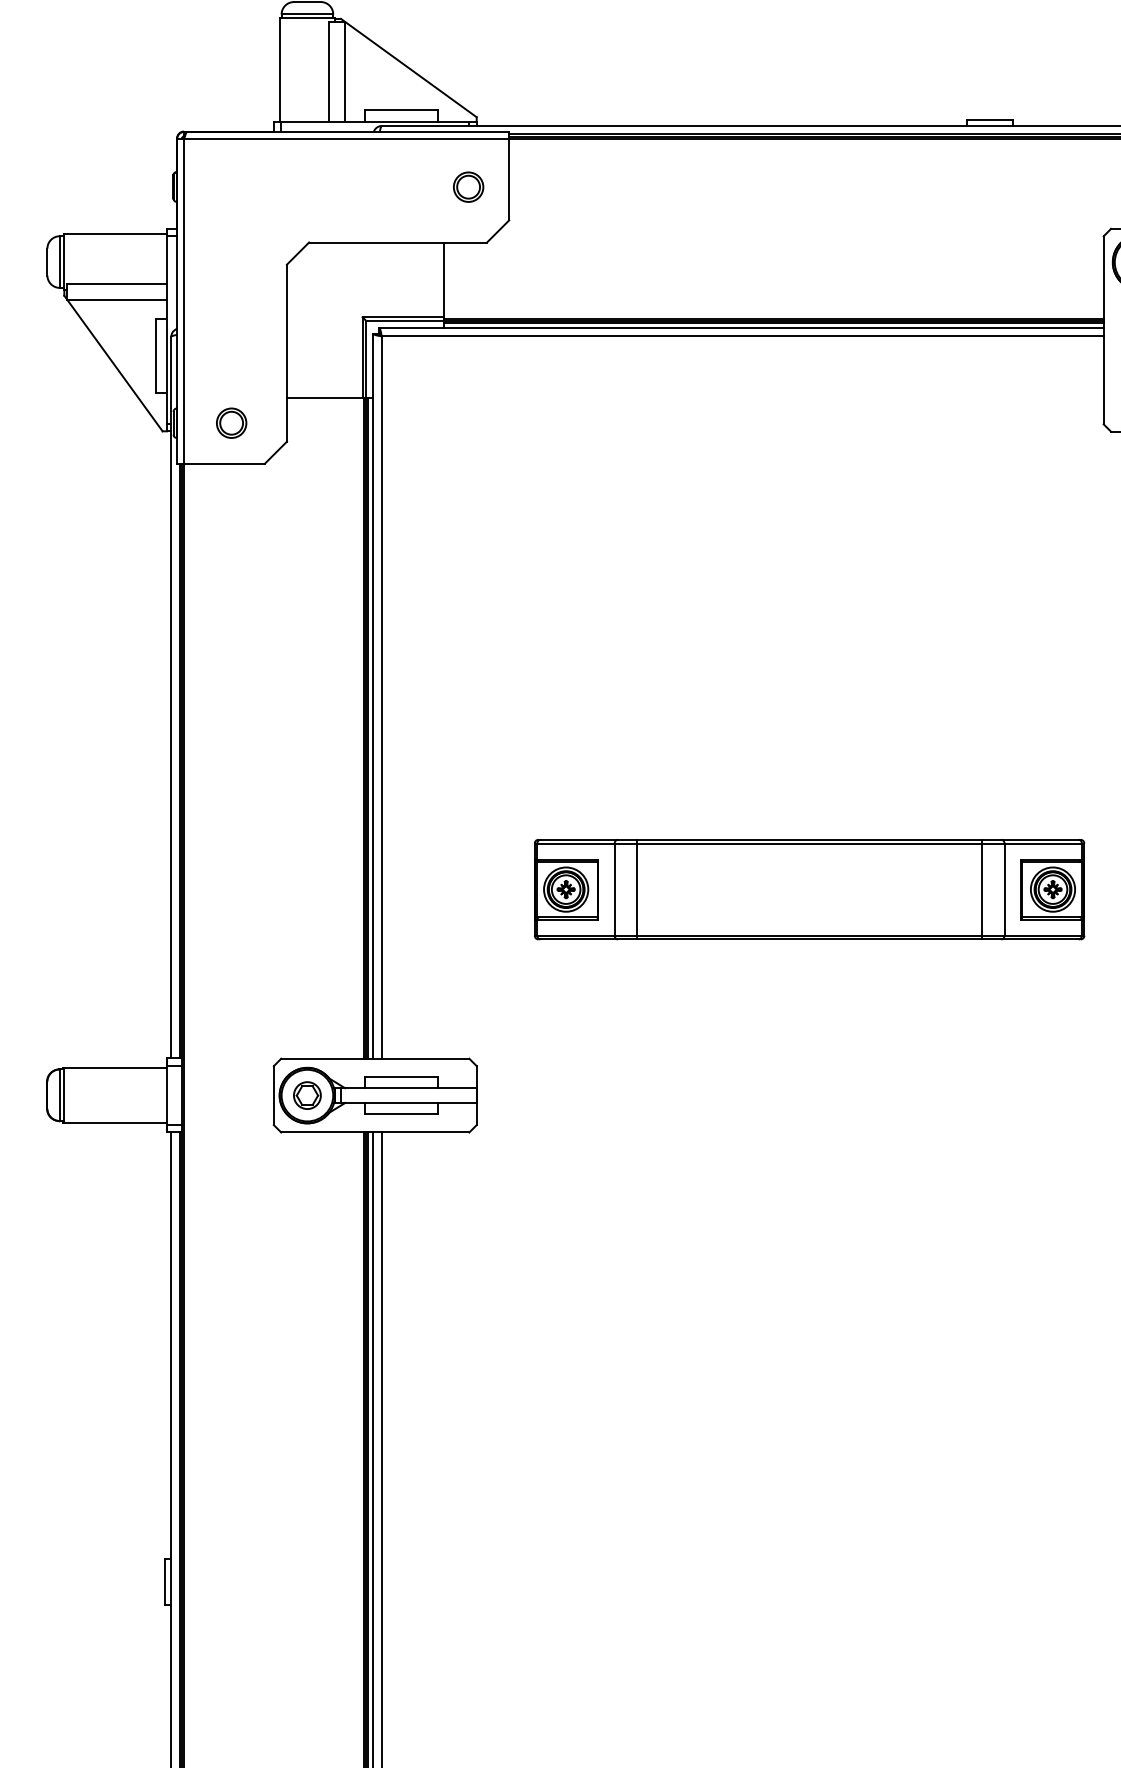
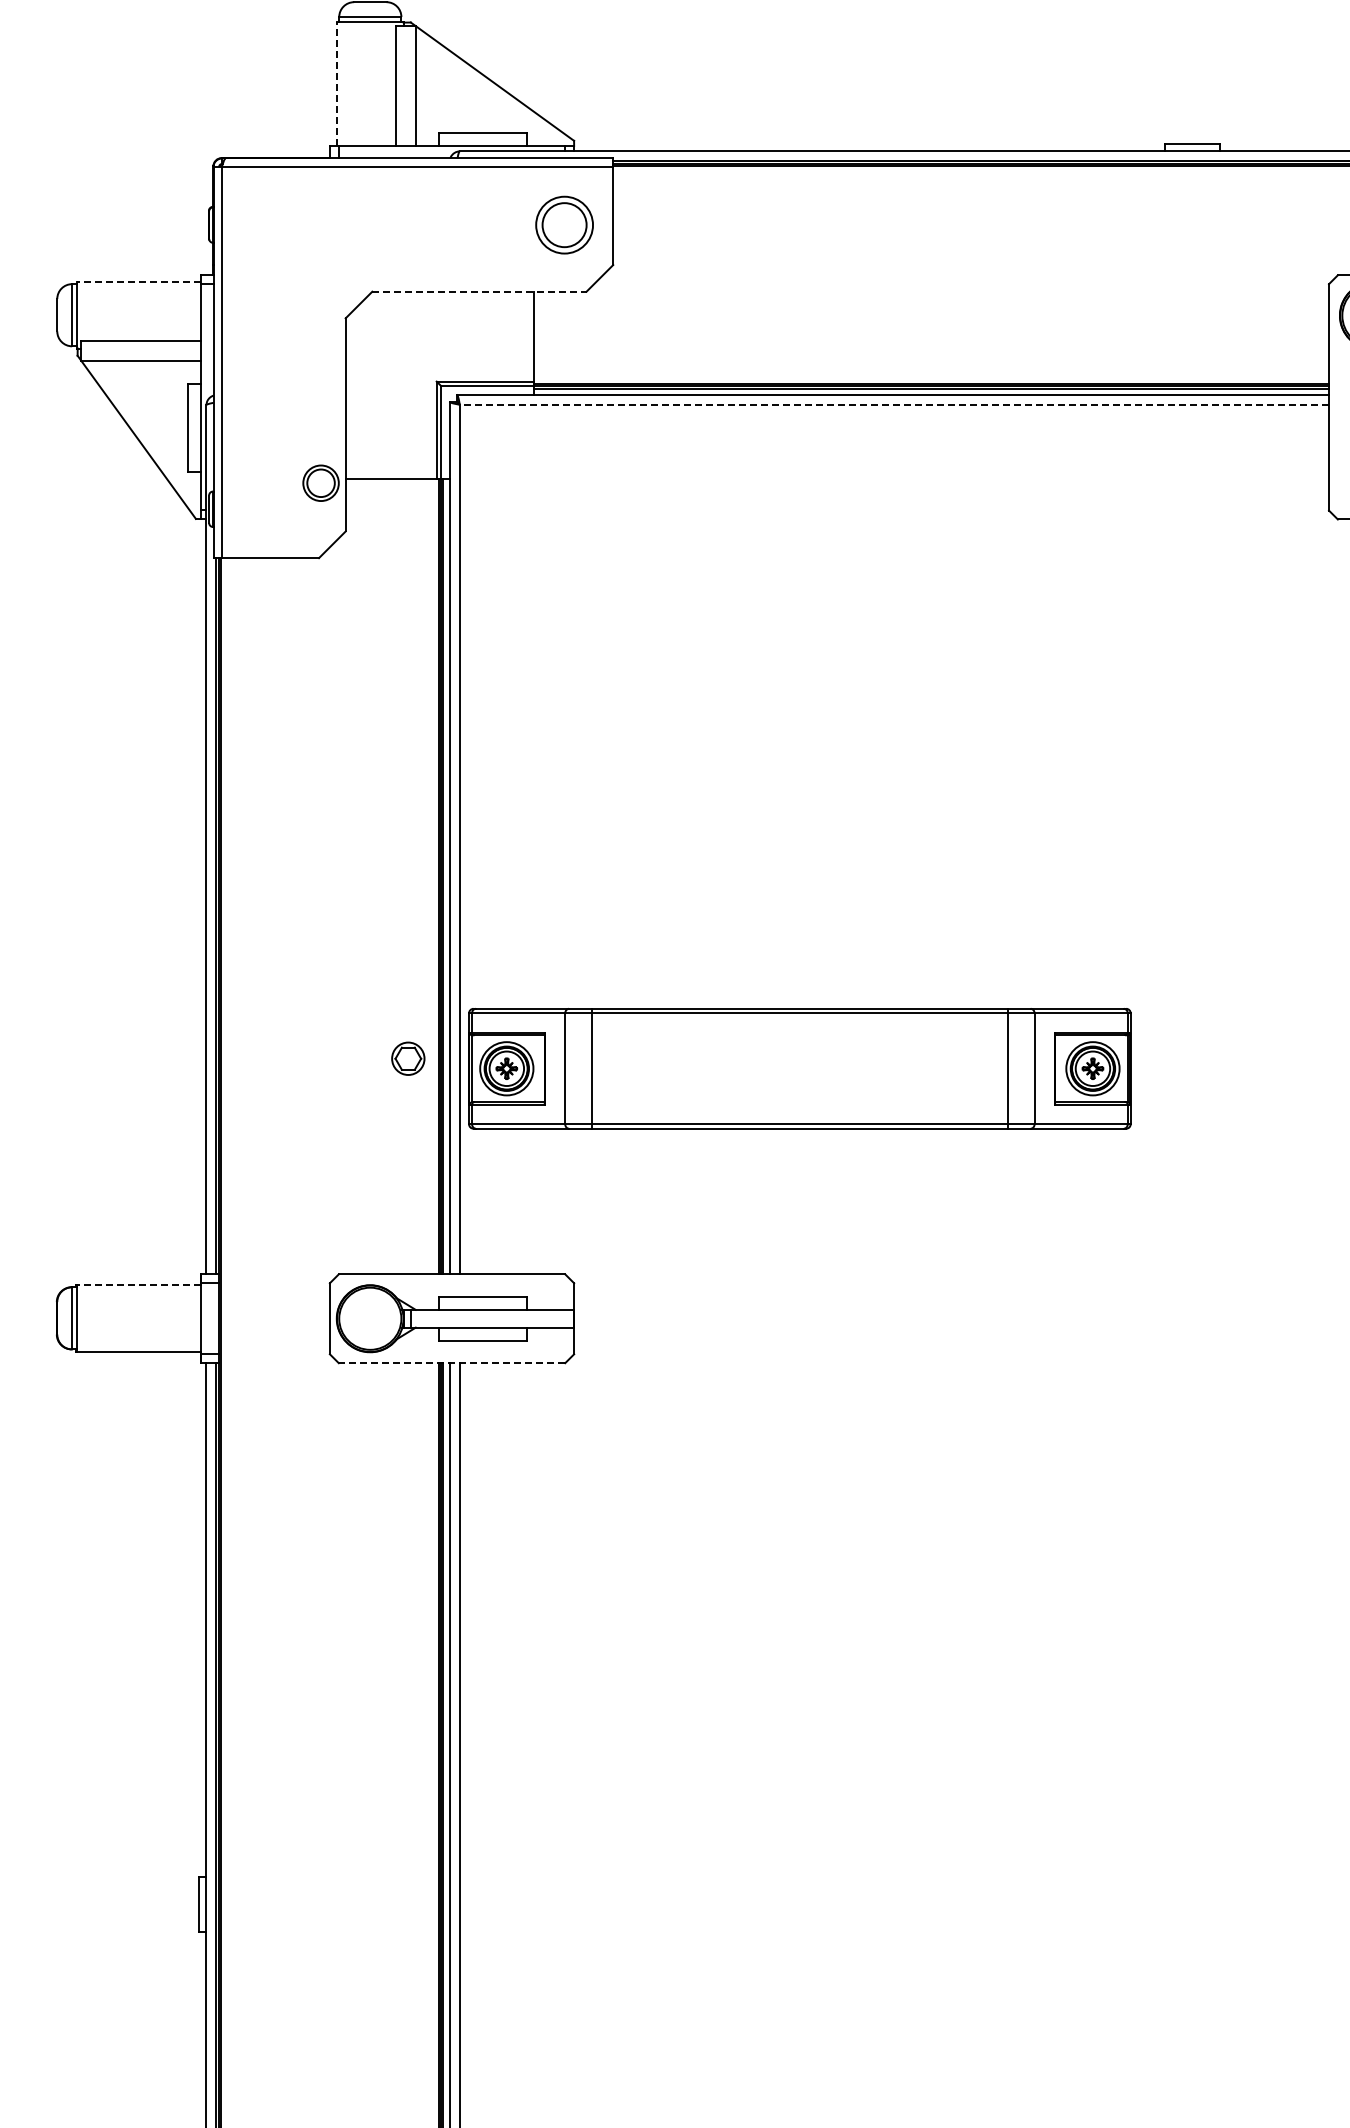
line: (280, 69) -> (337, 83), solid -> dashed
part: (467, 186) -> (563, 224), size x1.6
line: (114, 234) -> (138, 281), solid -> dashed
line: (398, 242) -> (479, 291), solid -> dashed
line: (742, 336) -> (894, 404), solid -> dashed
part: (231, 422) -> (320, 482), moved
part: (809, 889) -> (799, 1068), moved
line: (114, 1067) -> (138, 1285), solid -> dashed
part: (307, 1095) -> (408, 1058), moved
line: (374, 1132) -> (451, 1363), solid -> dashed

